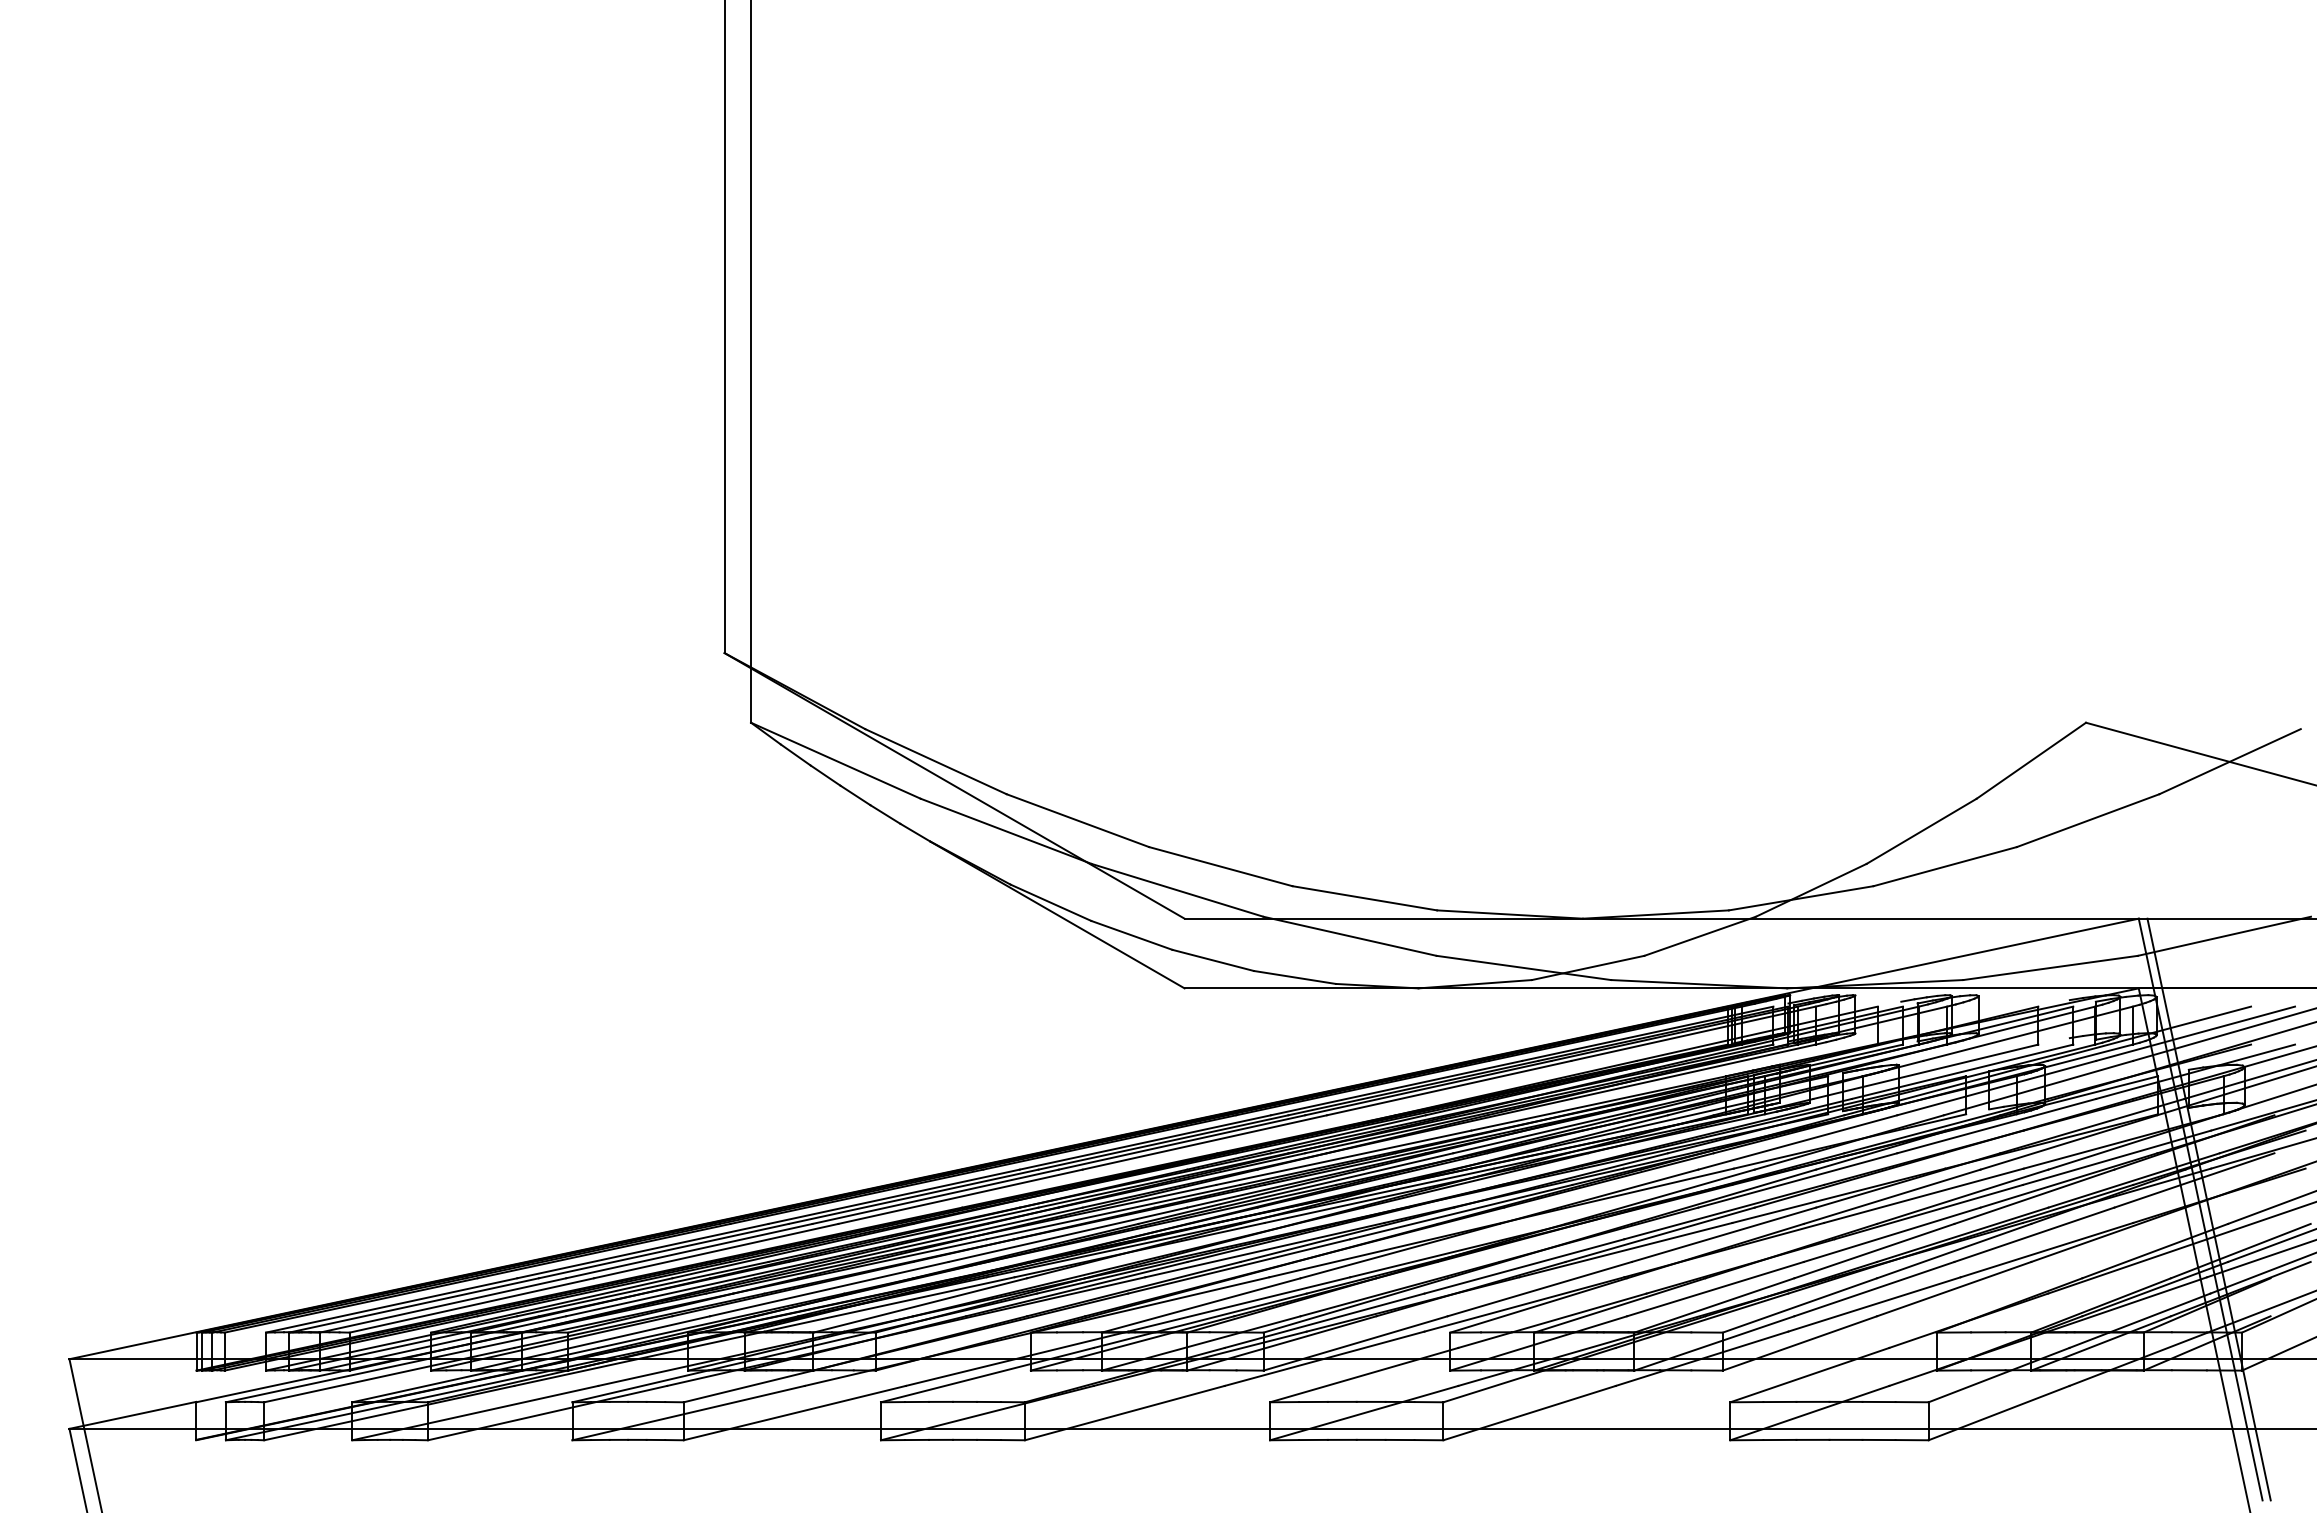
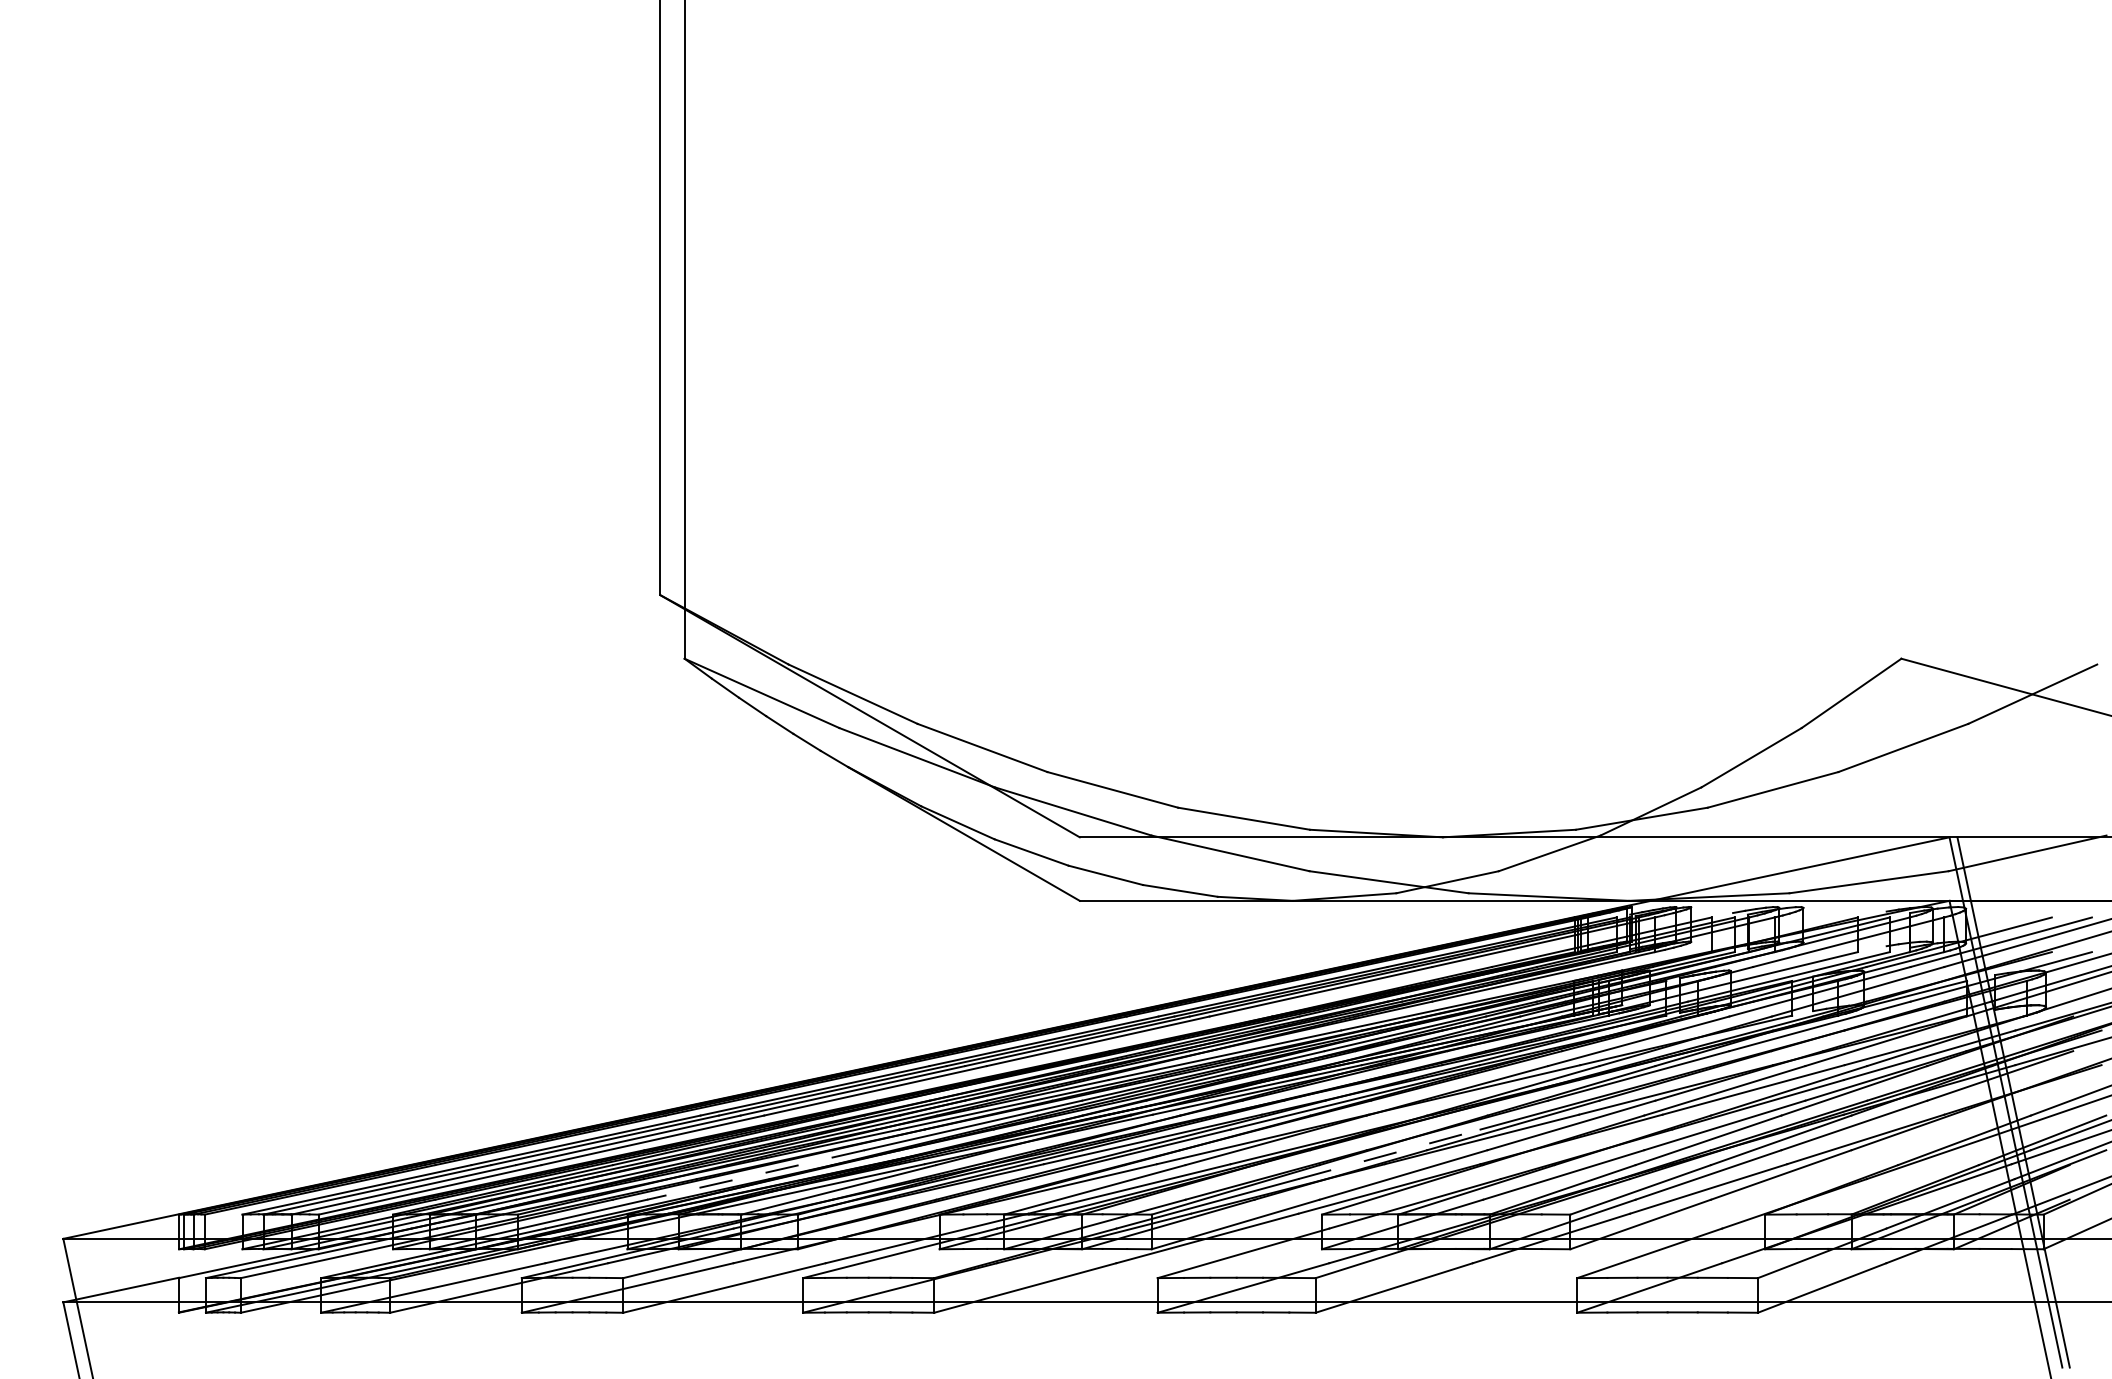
line: (1524, 1266) -> (1389, 1154), solid -> dashed
line: (828, 1288) -> (755, 1174), solid -> dashed

